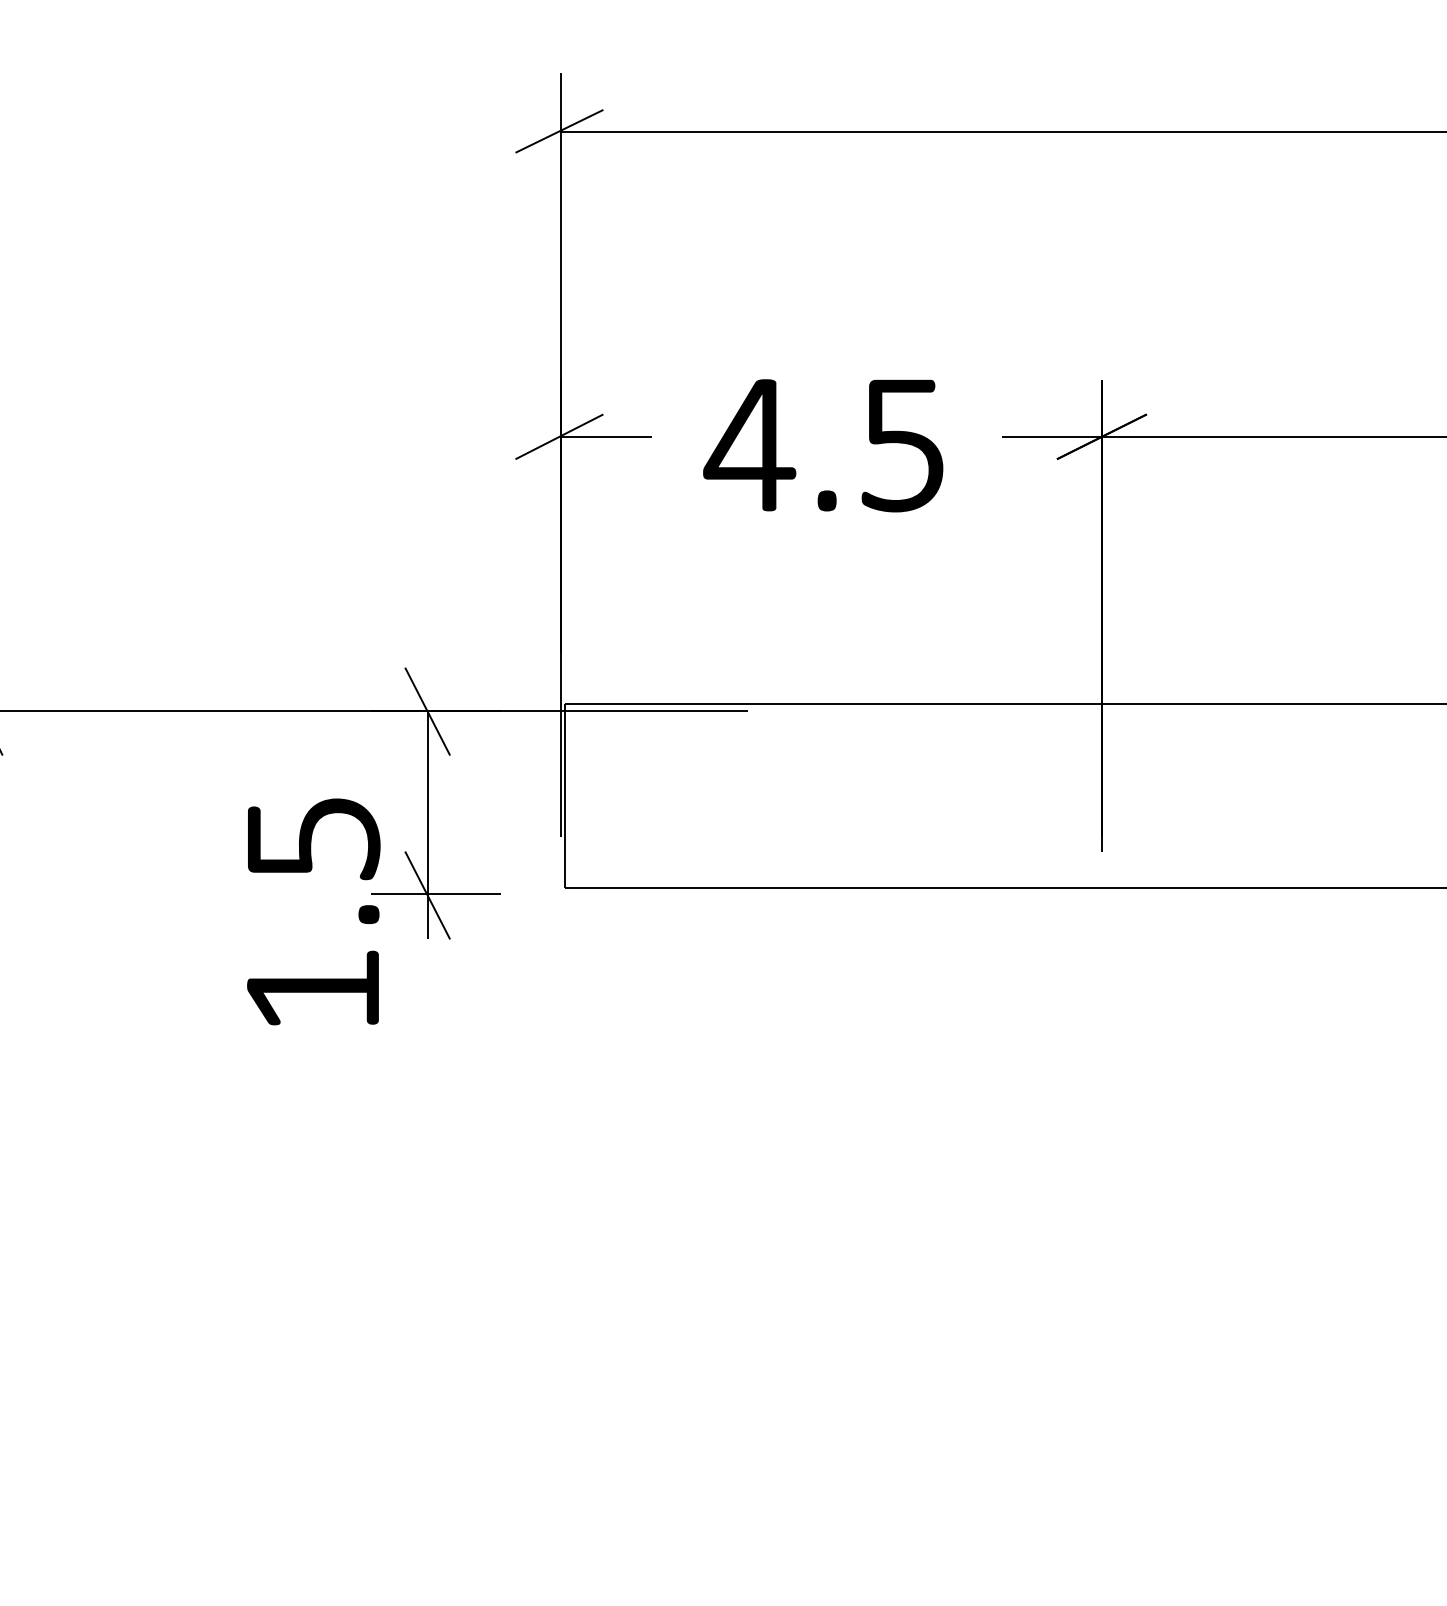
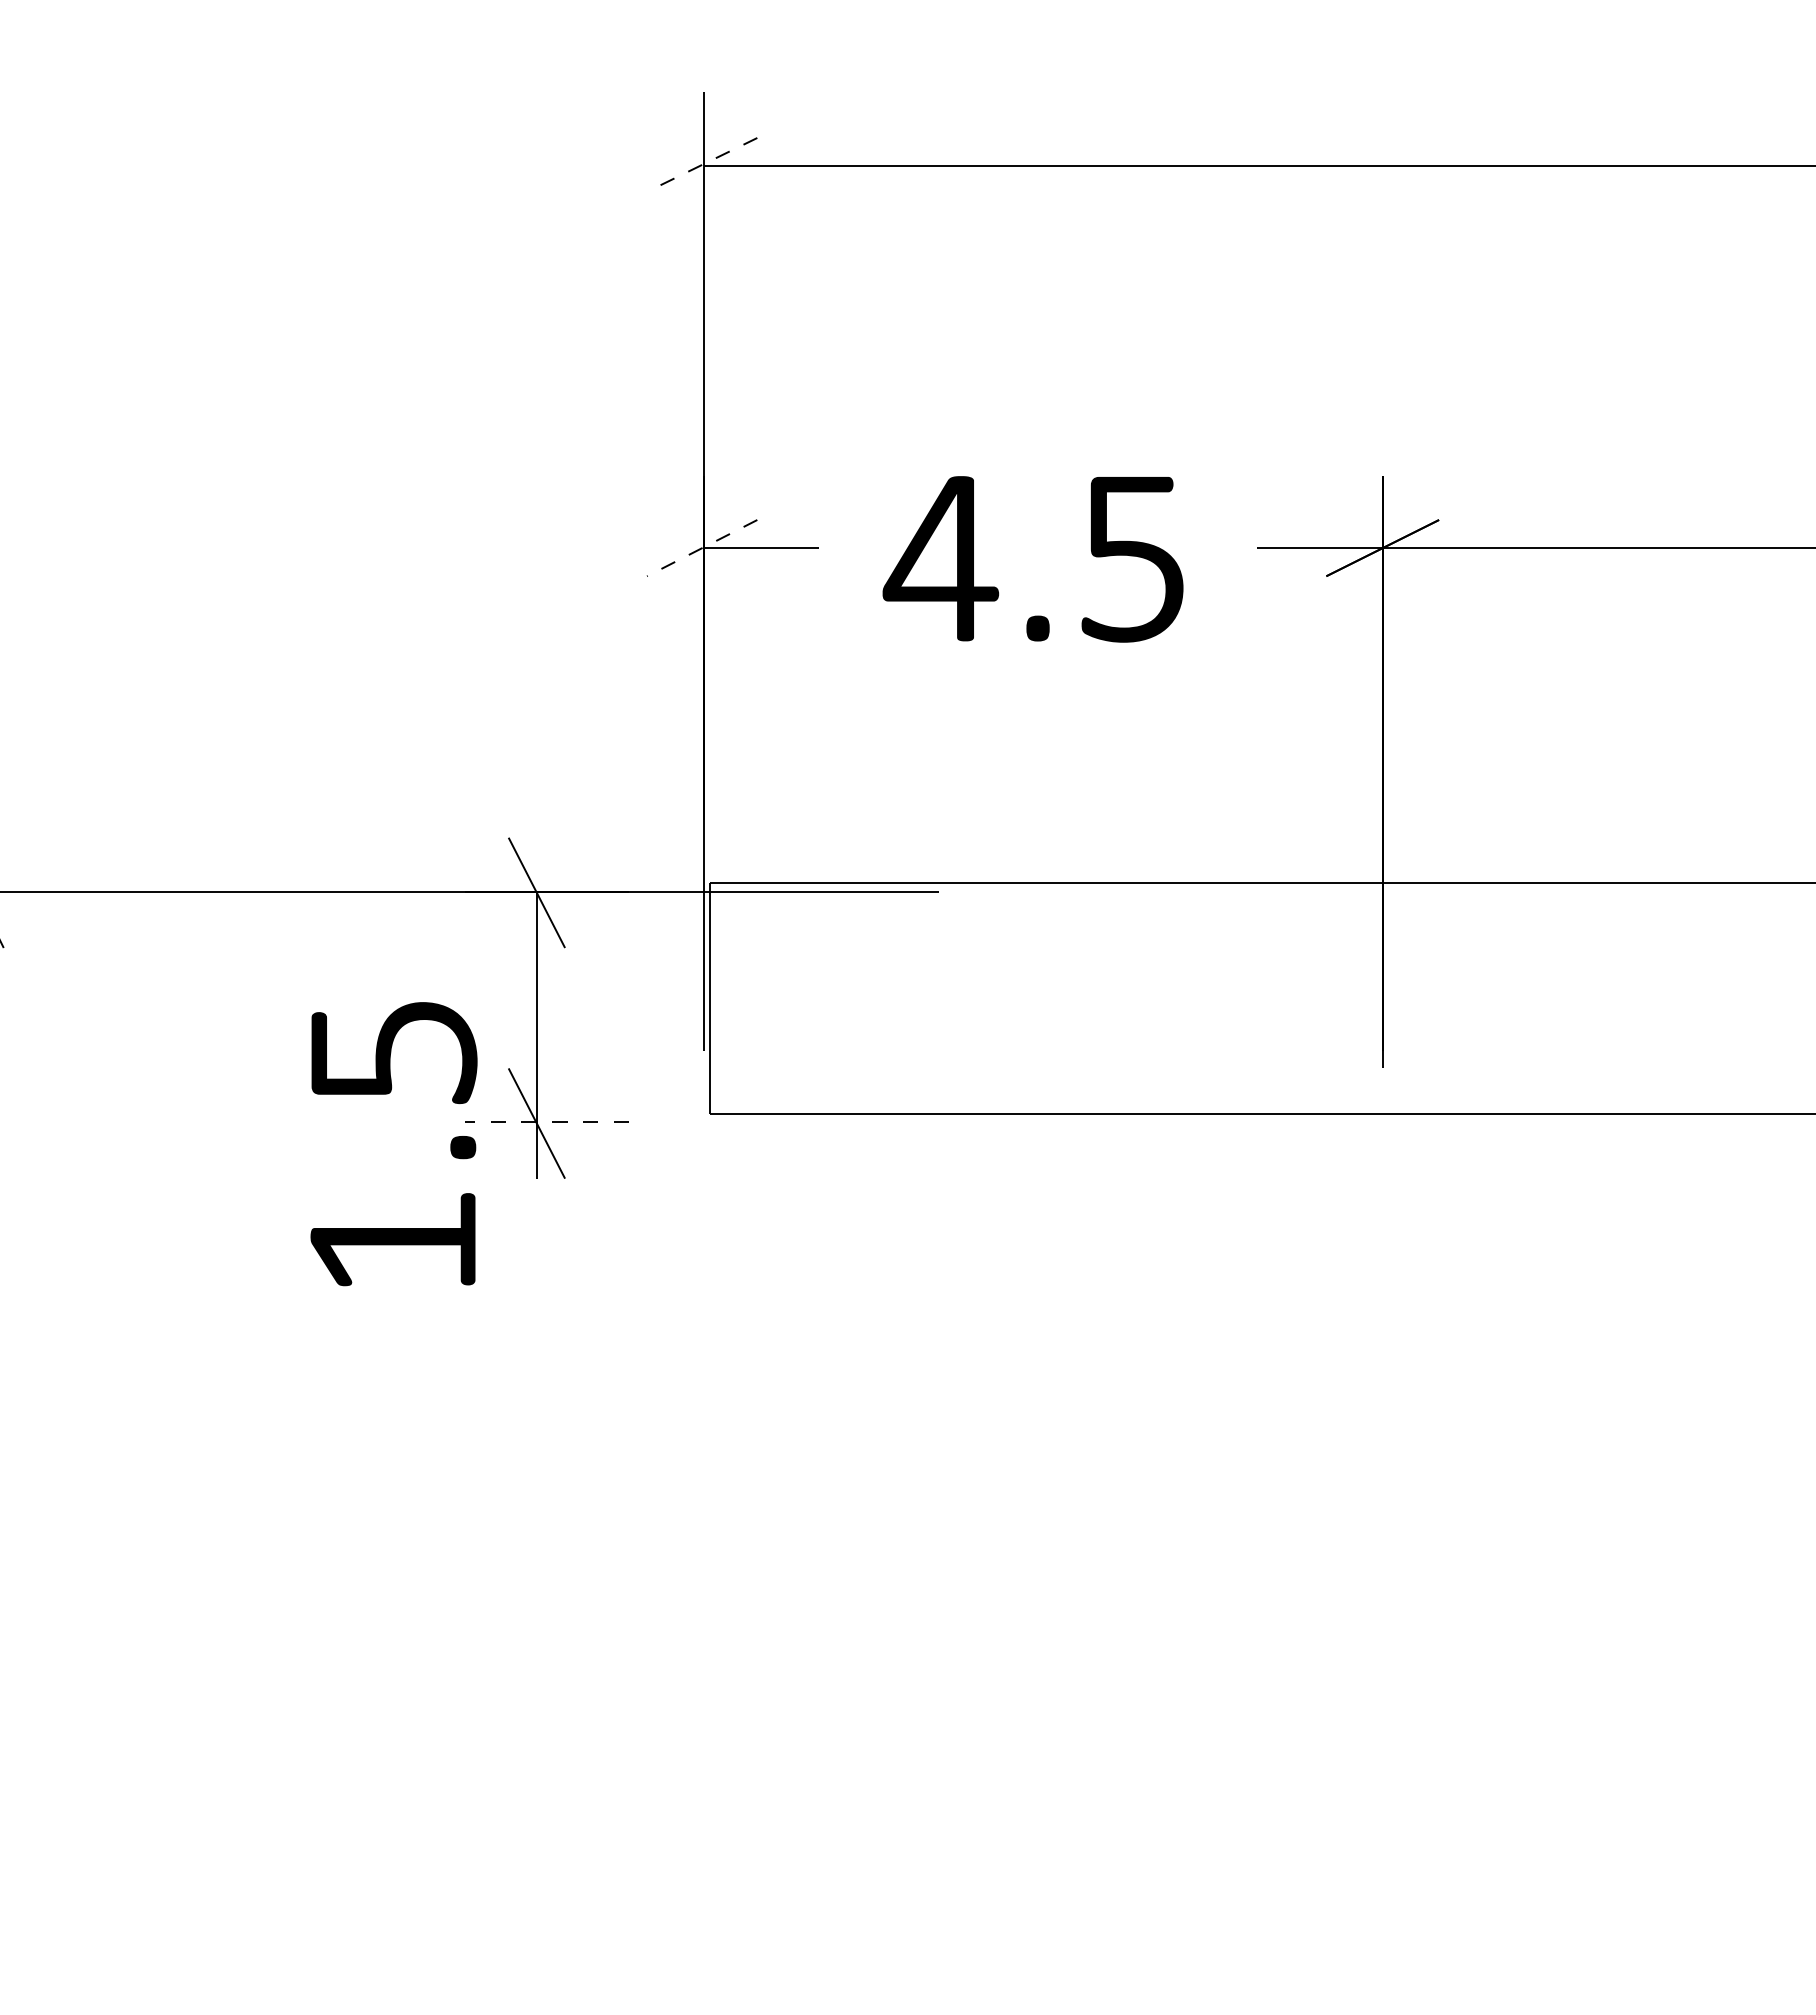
line: (558, 131) -> (701, 165), solid -> dashed
line: (559, 437) -> (702, 548), solid -> dashed
line: (436, 894) -> (547, 1122), solid -> dashed

